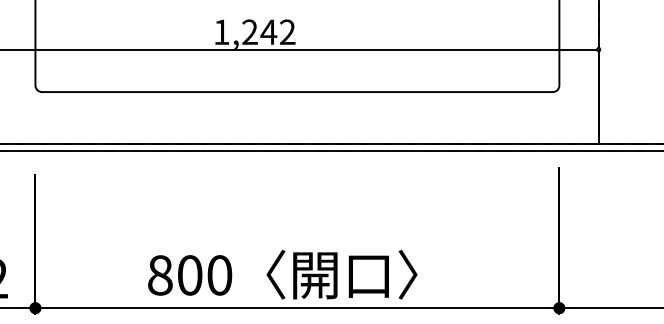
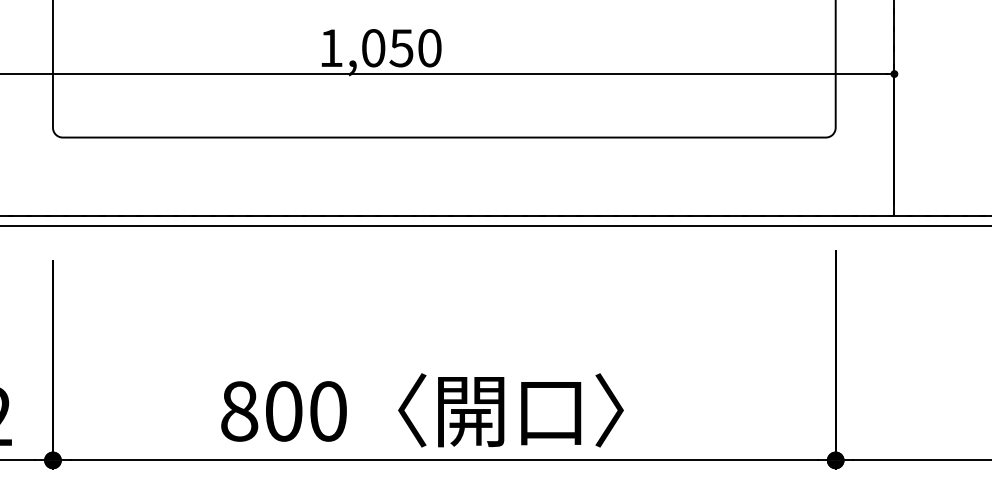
text: (268, 32) -> (401, 48), 1,242 -> 1,050

